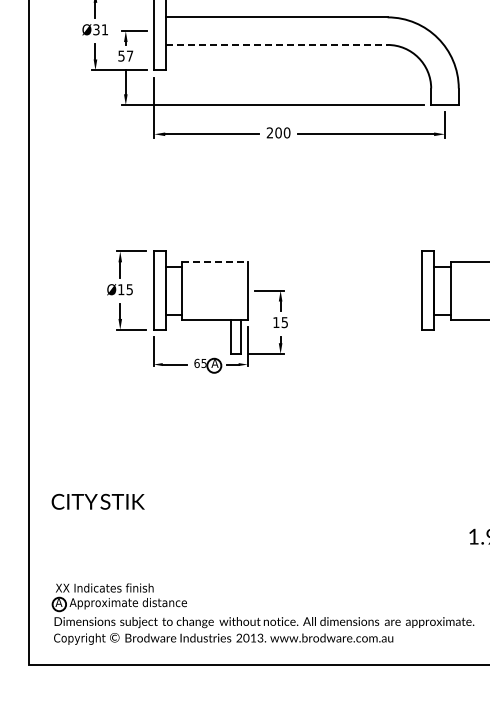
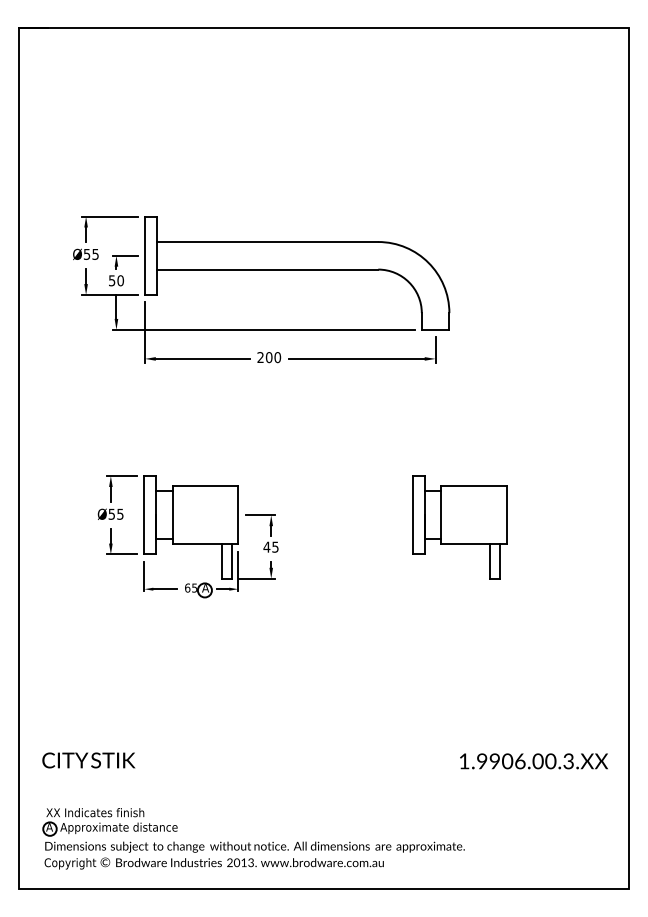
text: (100, 28) -> (91, 253), Ø31 -> Ø55
line: (276, 44) -> (267, 269), dashed -> solid
text: (129, 55) -> (120, 280), 57 -> 50
line: (214, 261) -> (205, 486), dashed -> solid
text: (120, 288) -> (111, 513), Ø15 -> Ø55
text: (275, 321) -> (266, 546), 15 -> 45
text: (97, 501) -> (88, 760), moved

